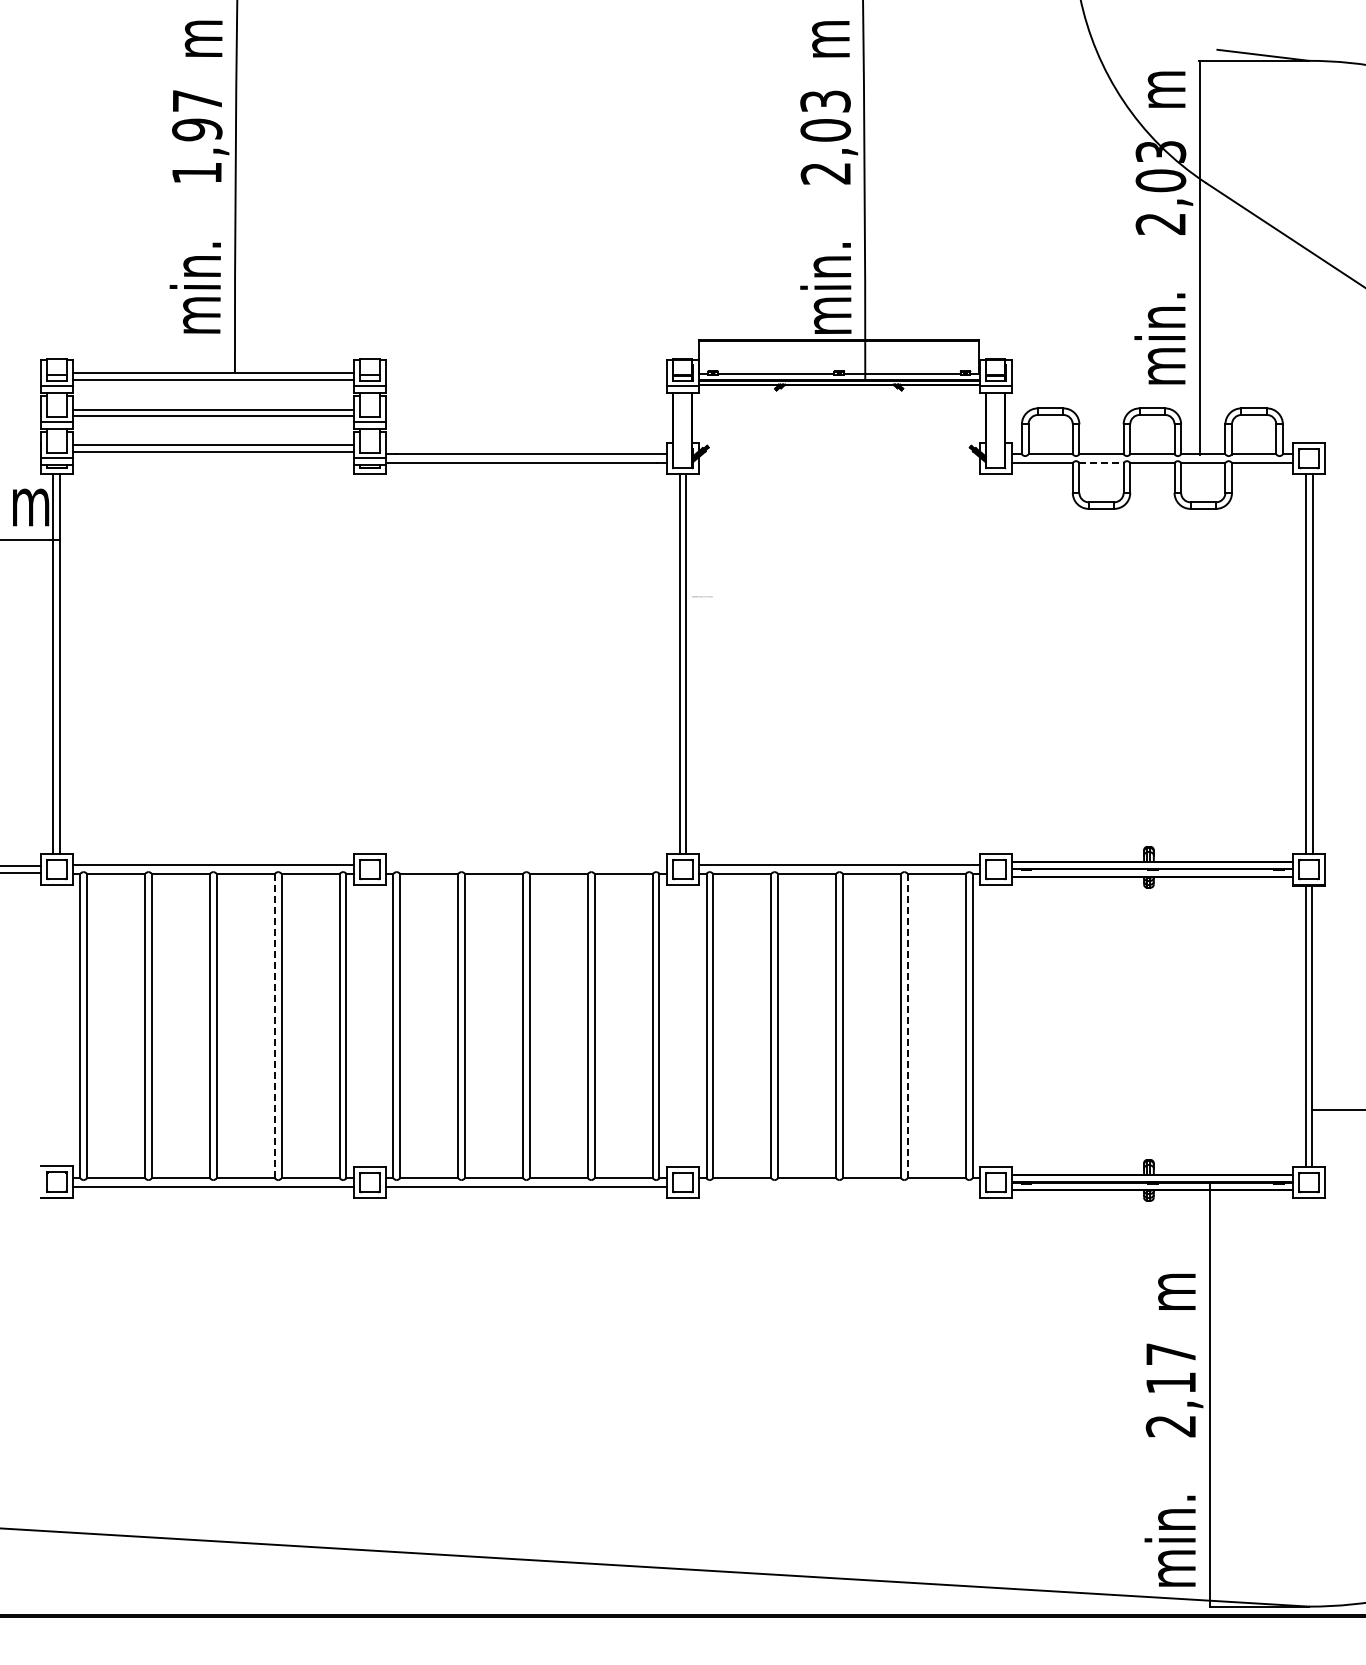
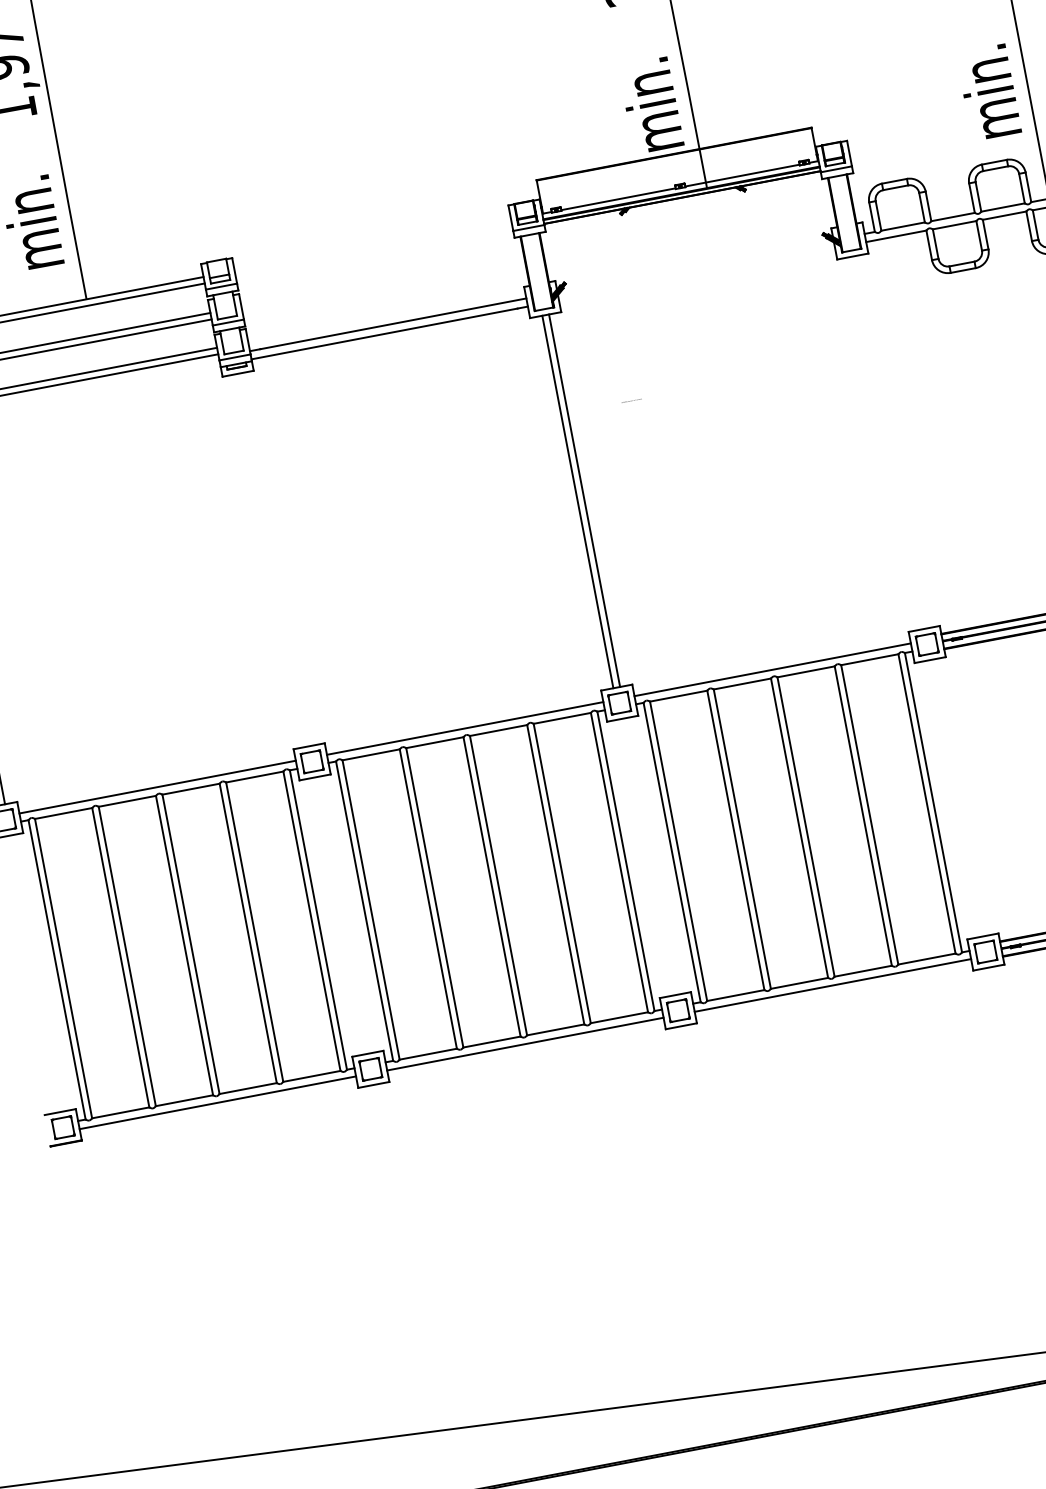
line: (1102, 462) -> (955, 224), dashed -> solid
text: (702, 596) -> (631, 400), moved
line: (526, 865) -> (465, 728), added
line: (907, 1025) -> (869, 814), dashed -> solid
line: (274, 1026) -> (247, 933), dashed -> solid
line: (839, 1186) -> (832, 985), added

